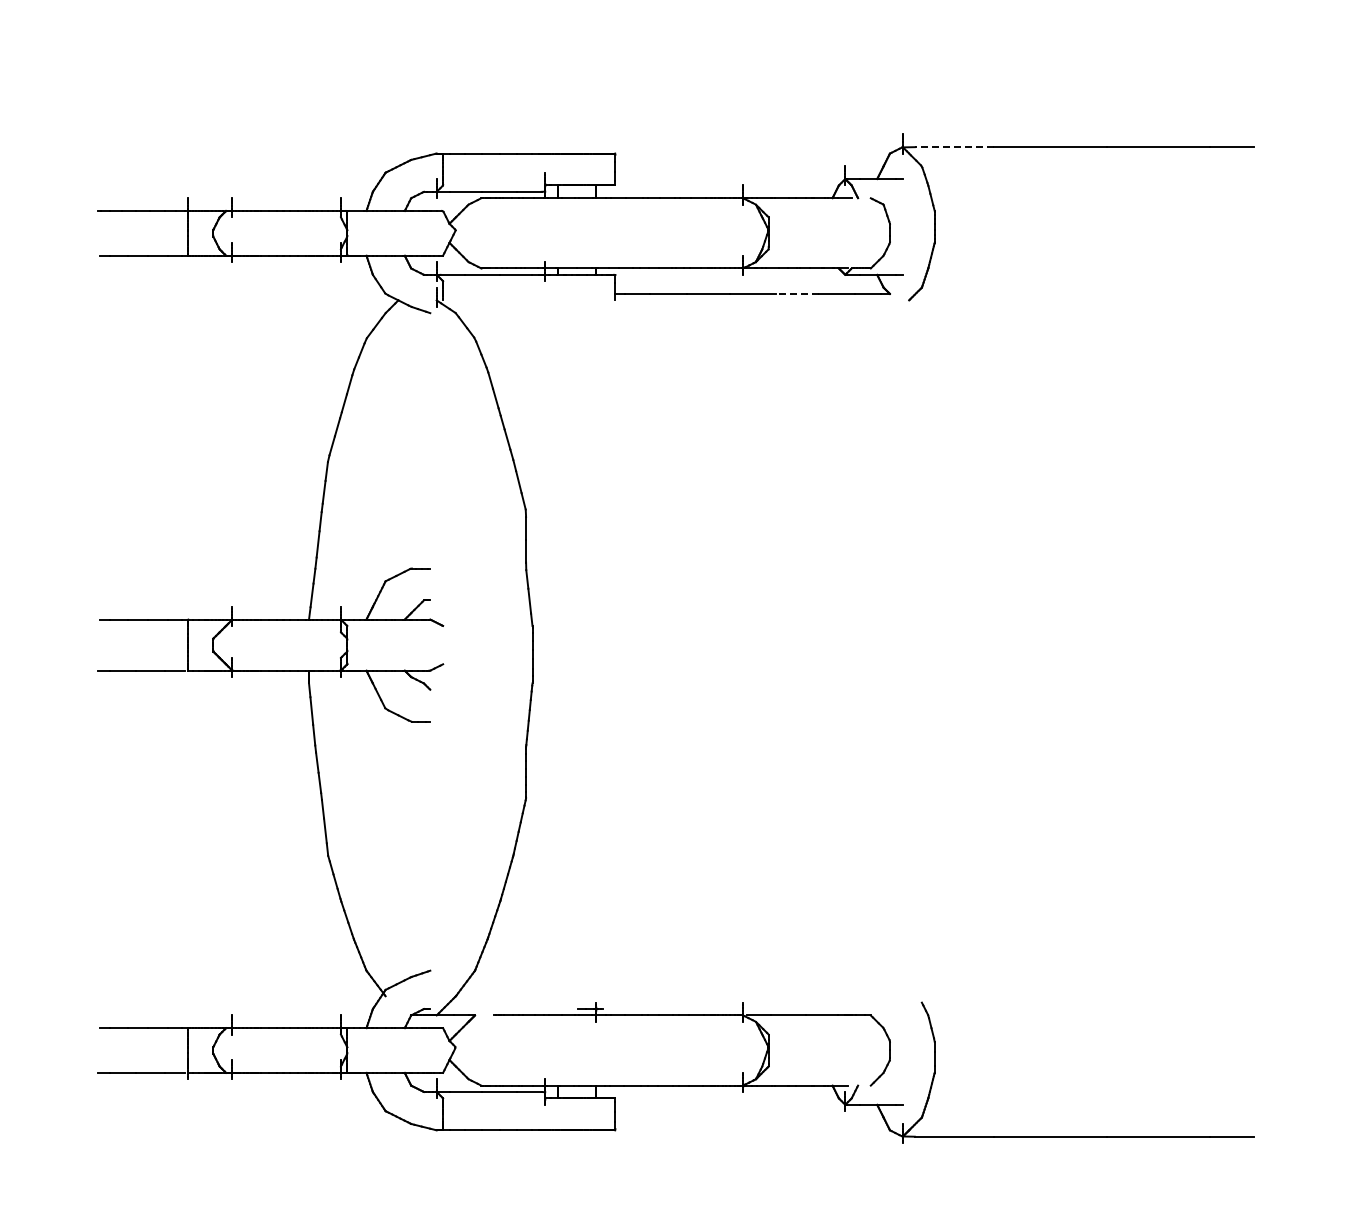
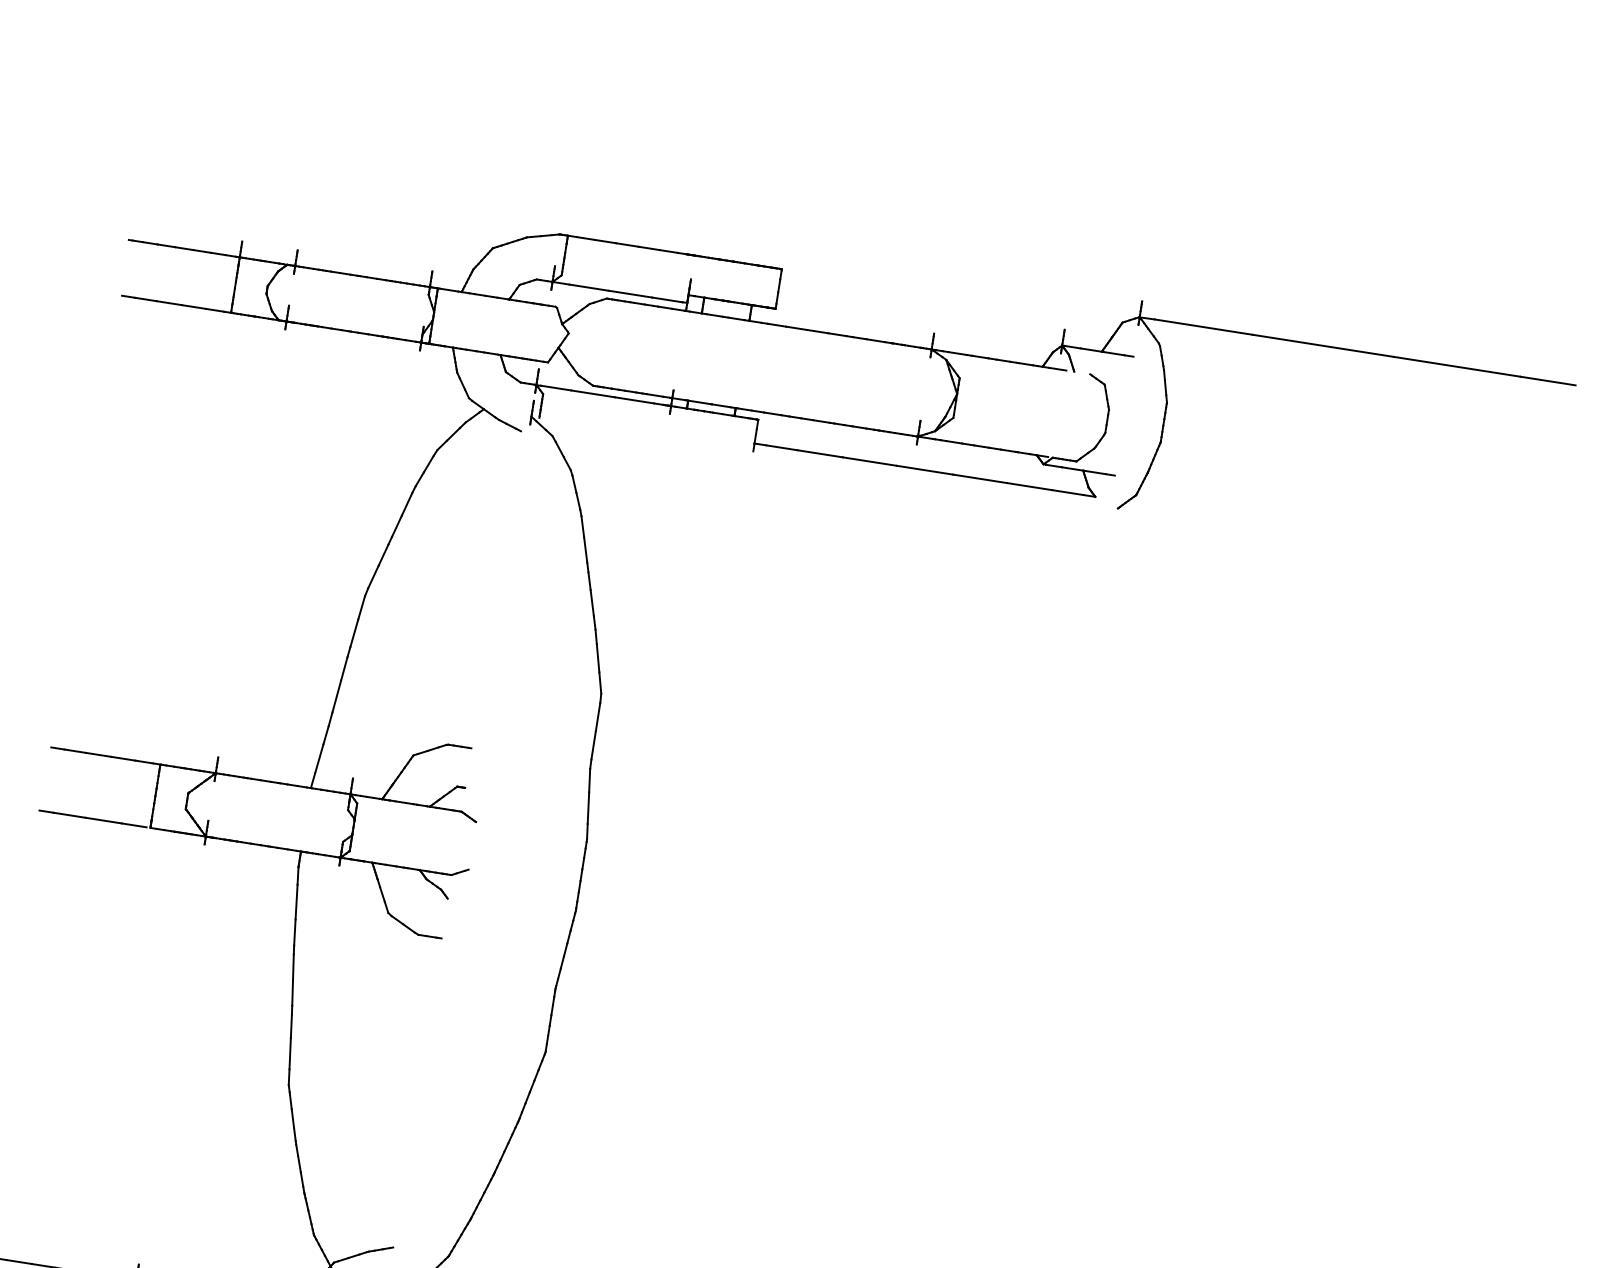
line: (953, 147) -> (1202, 327), dashed -> solid
line: (797, 294) -> (980, 479), dashed -> solid

